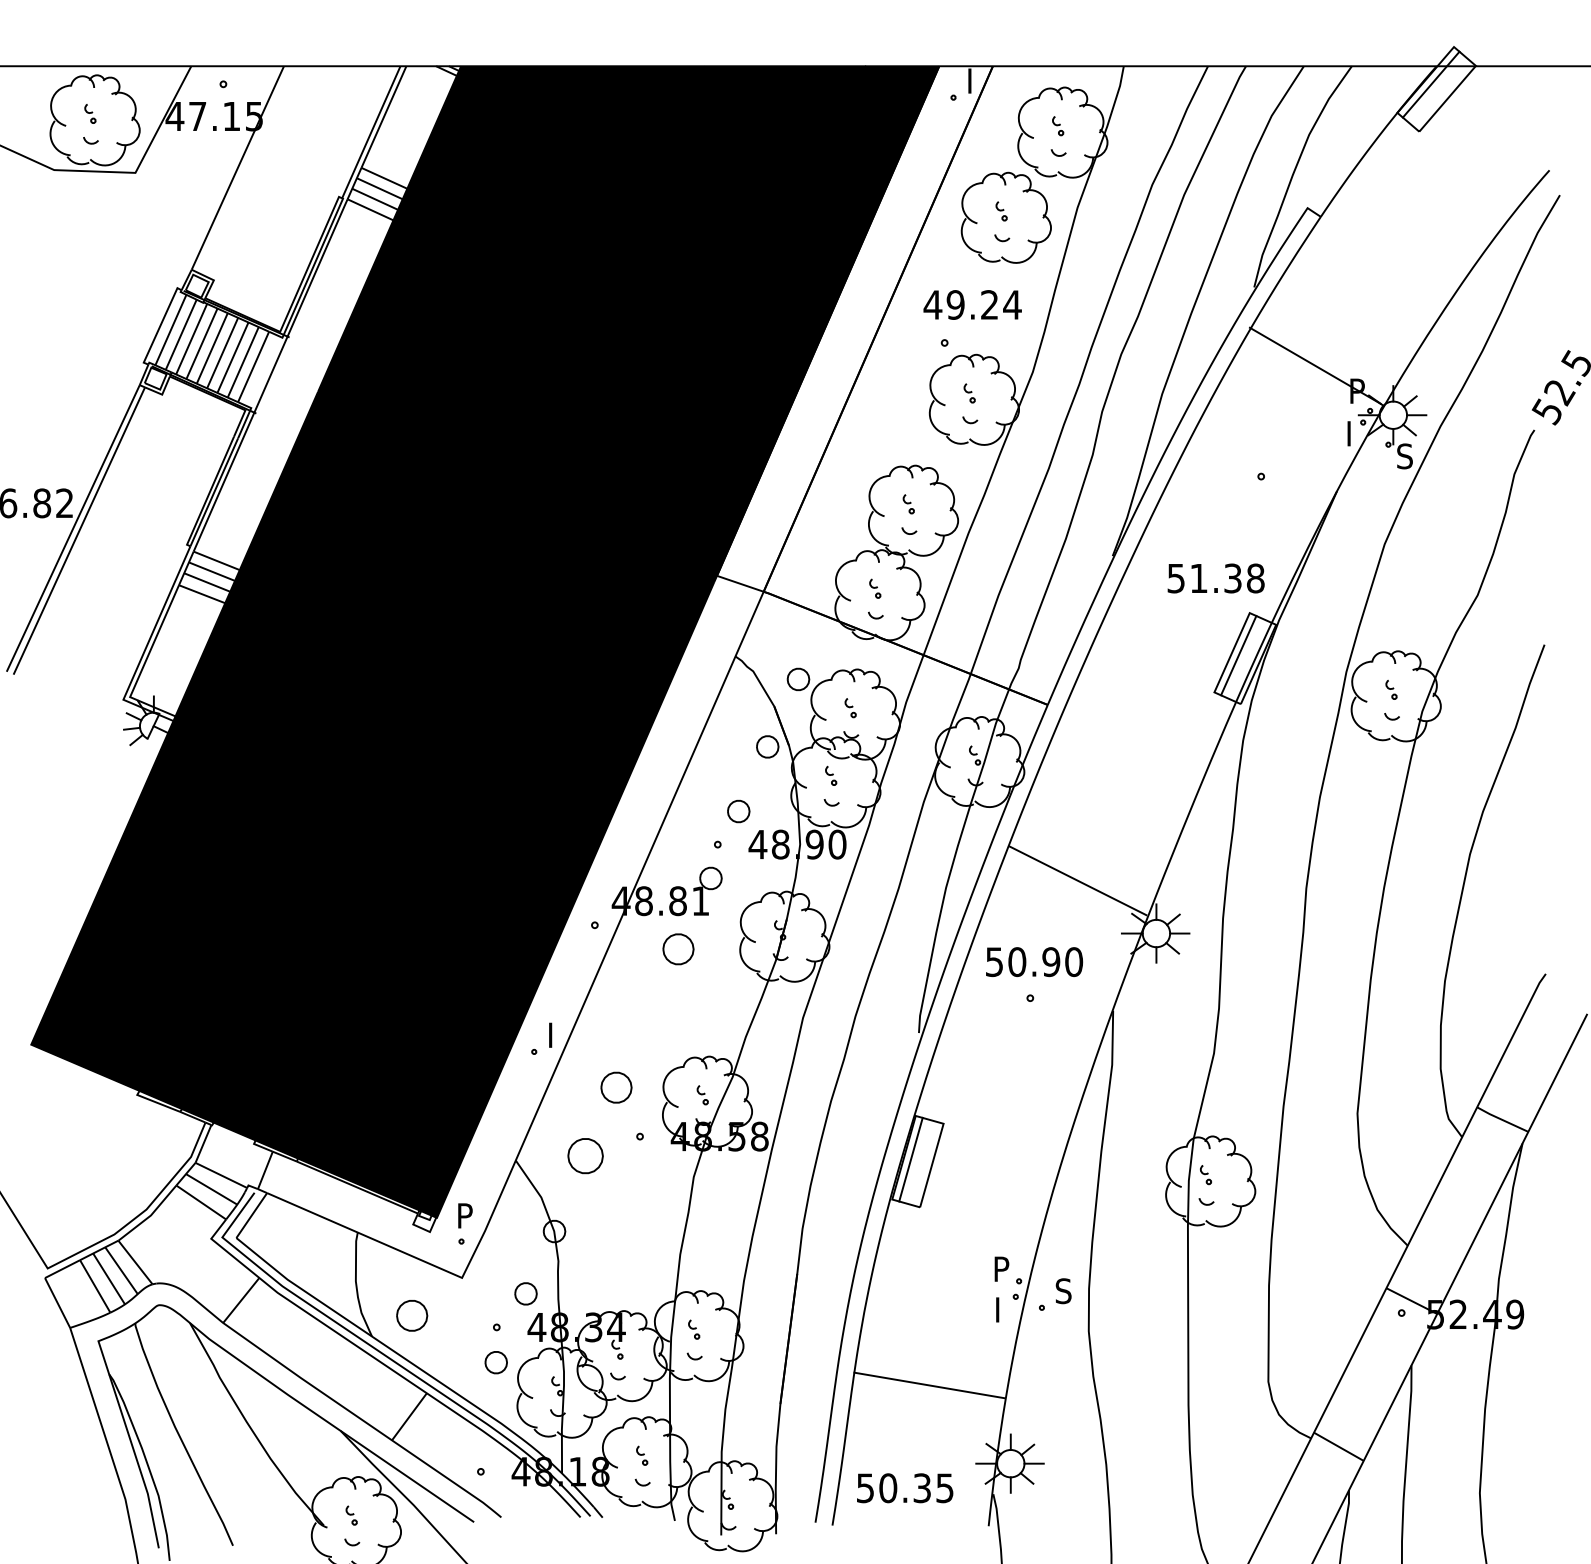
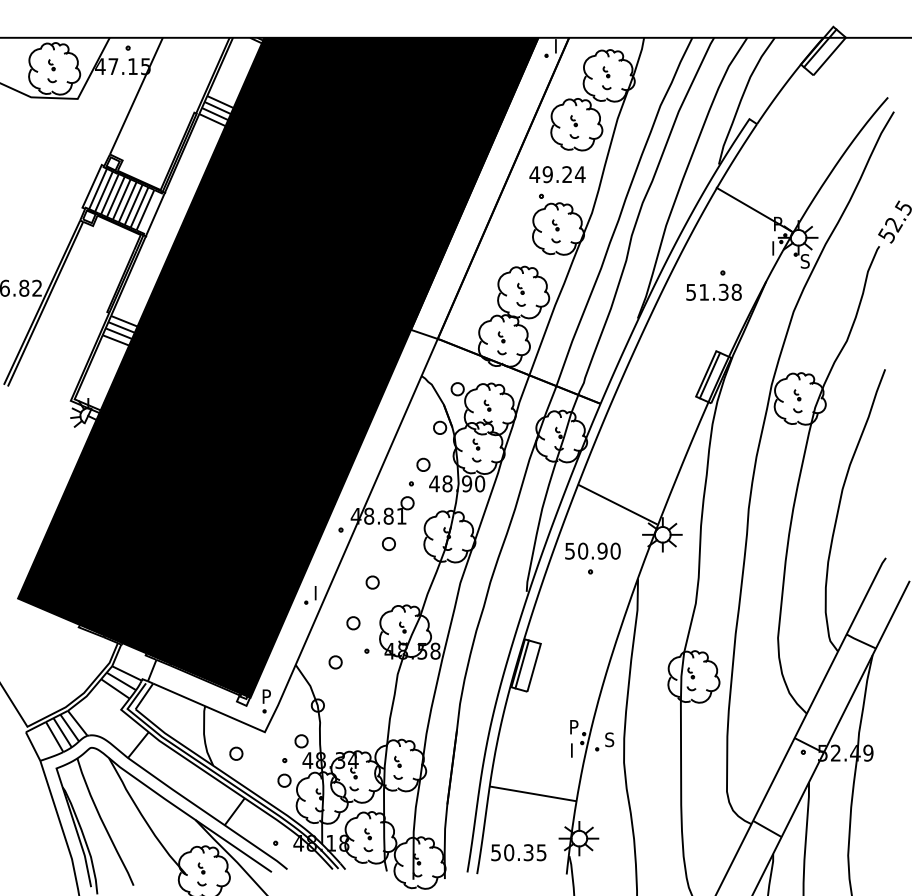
text: (1215, 576) -> (713, 291), moved
part: (677, 950) -> (388, 544), size x0.71
part: (649, 1016) -> (372, 582), added
part: (616, 1088) -> (353, 623), size x0.71
part: (585, 1156) -> (335, 662), size x0.62
part: (412, 1315) -> (236, 753), size x0.71

